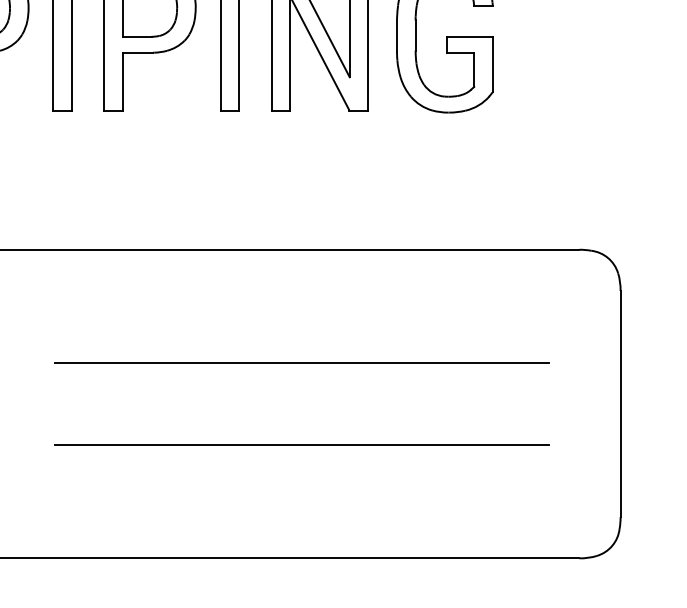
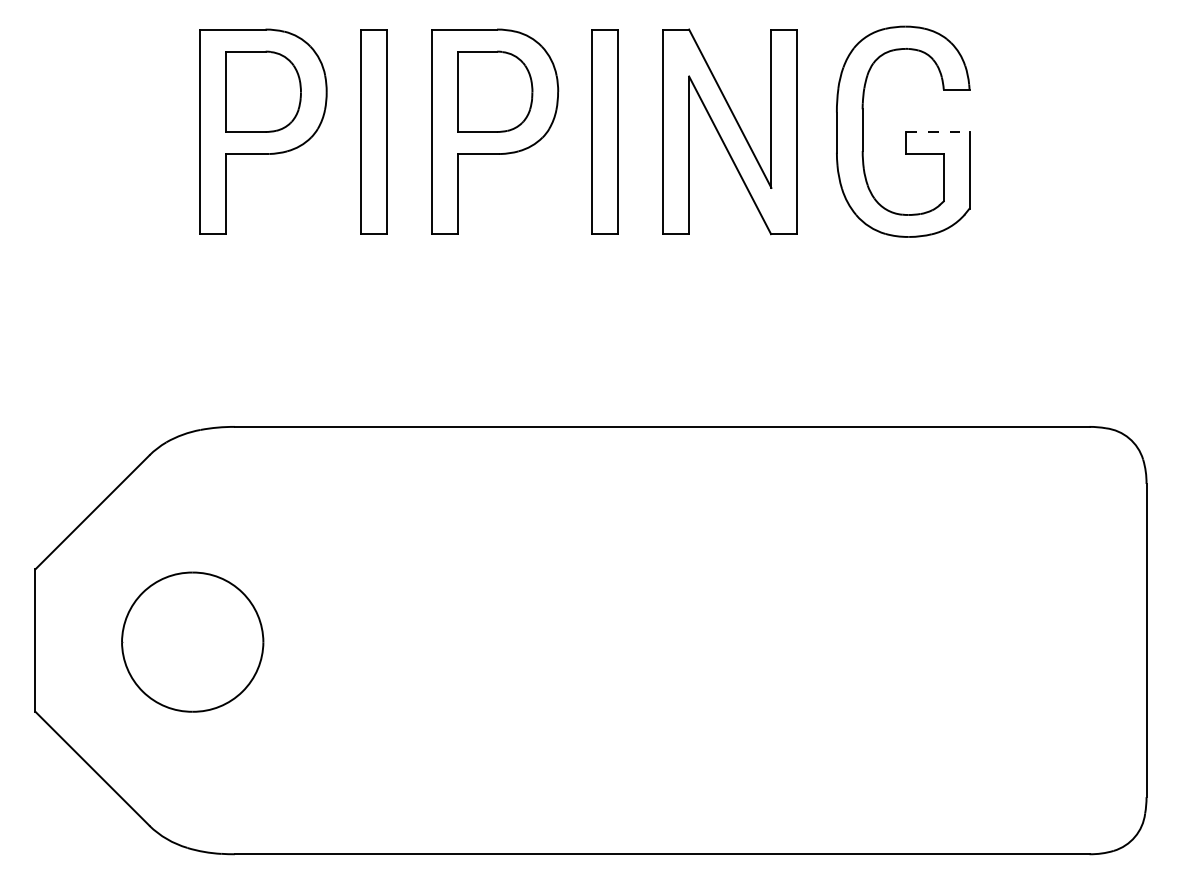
line: (469, 37) -> (937, 132), solid -> dashed
line: (301, 362) -> (704, 583), removed
line: (301, 445) -> (704, 697), removed

